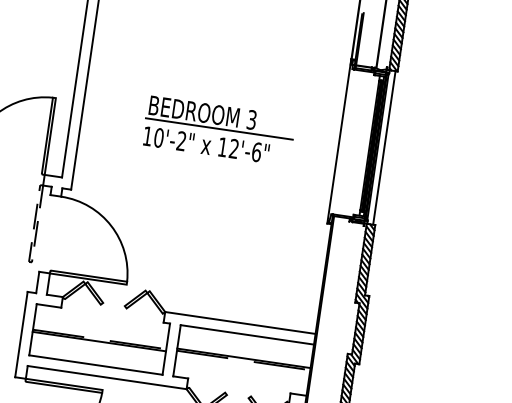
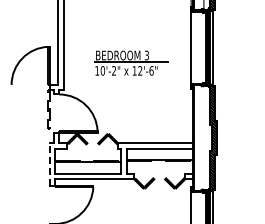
part: (218, 129) -> (131, 62), moved
line: (20, 334) -> (49, 164), solid -> dashed

